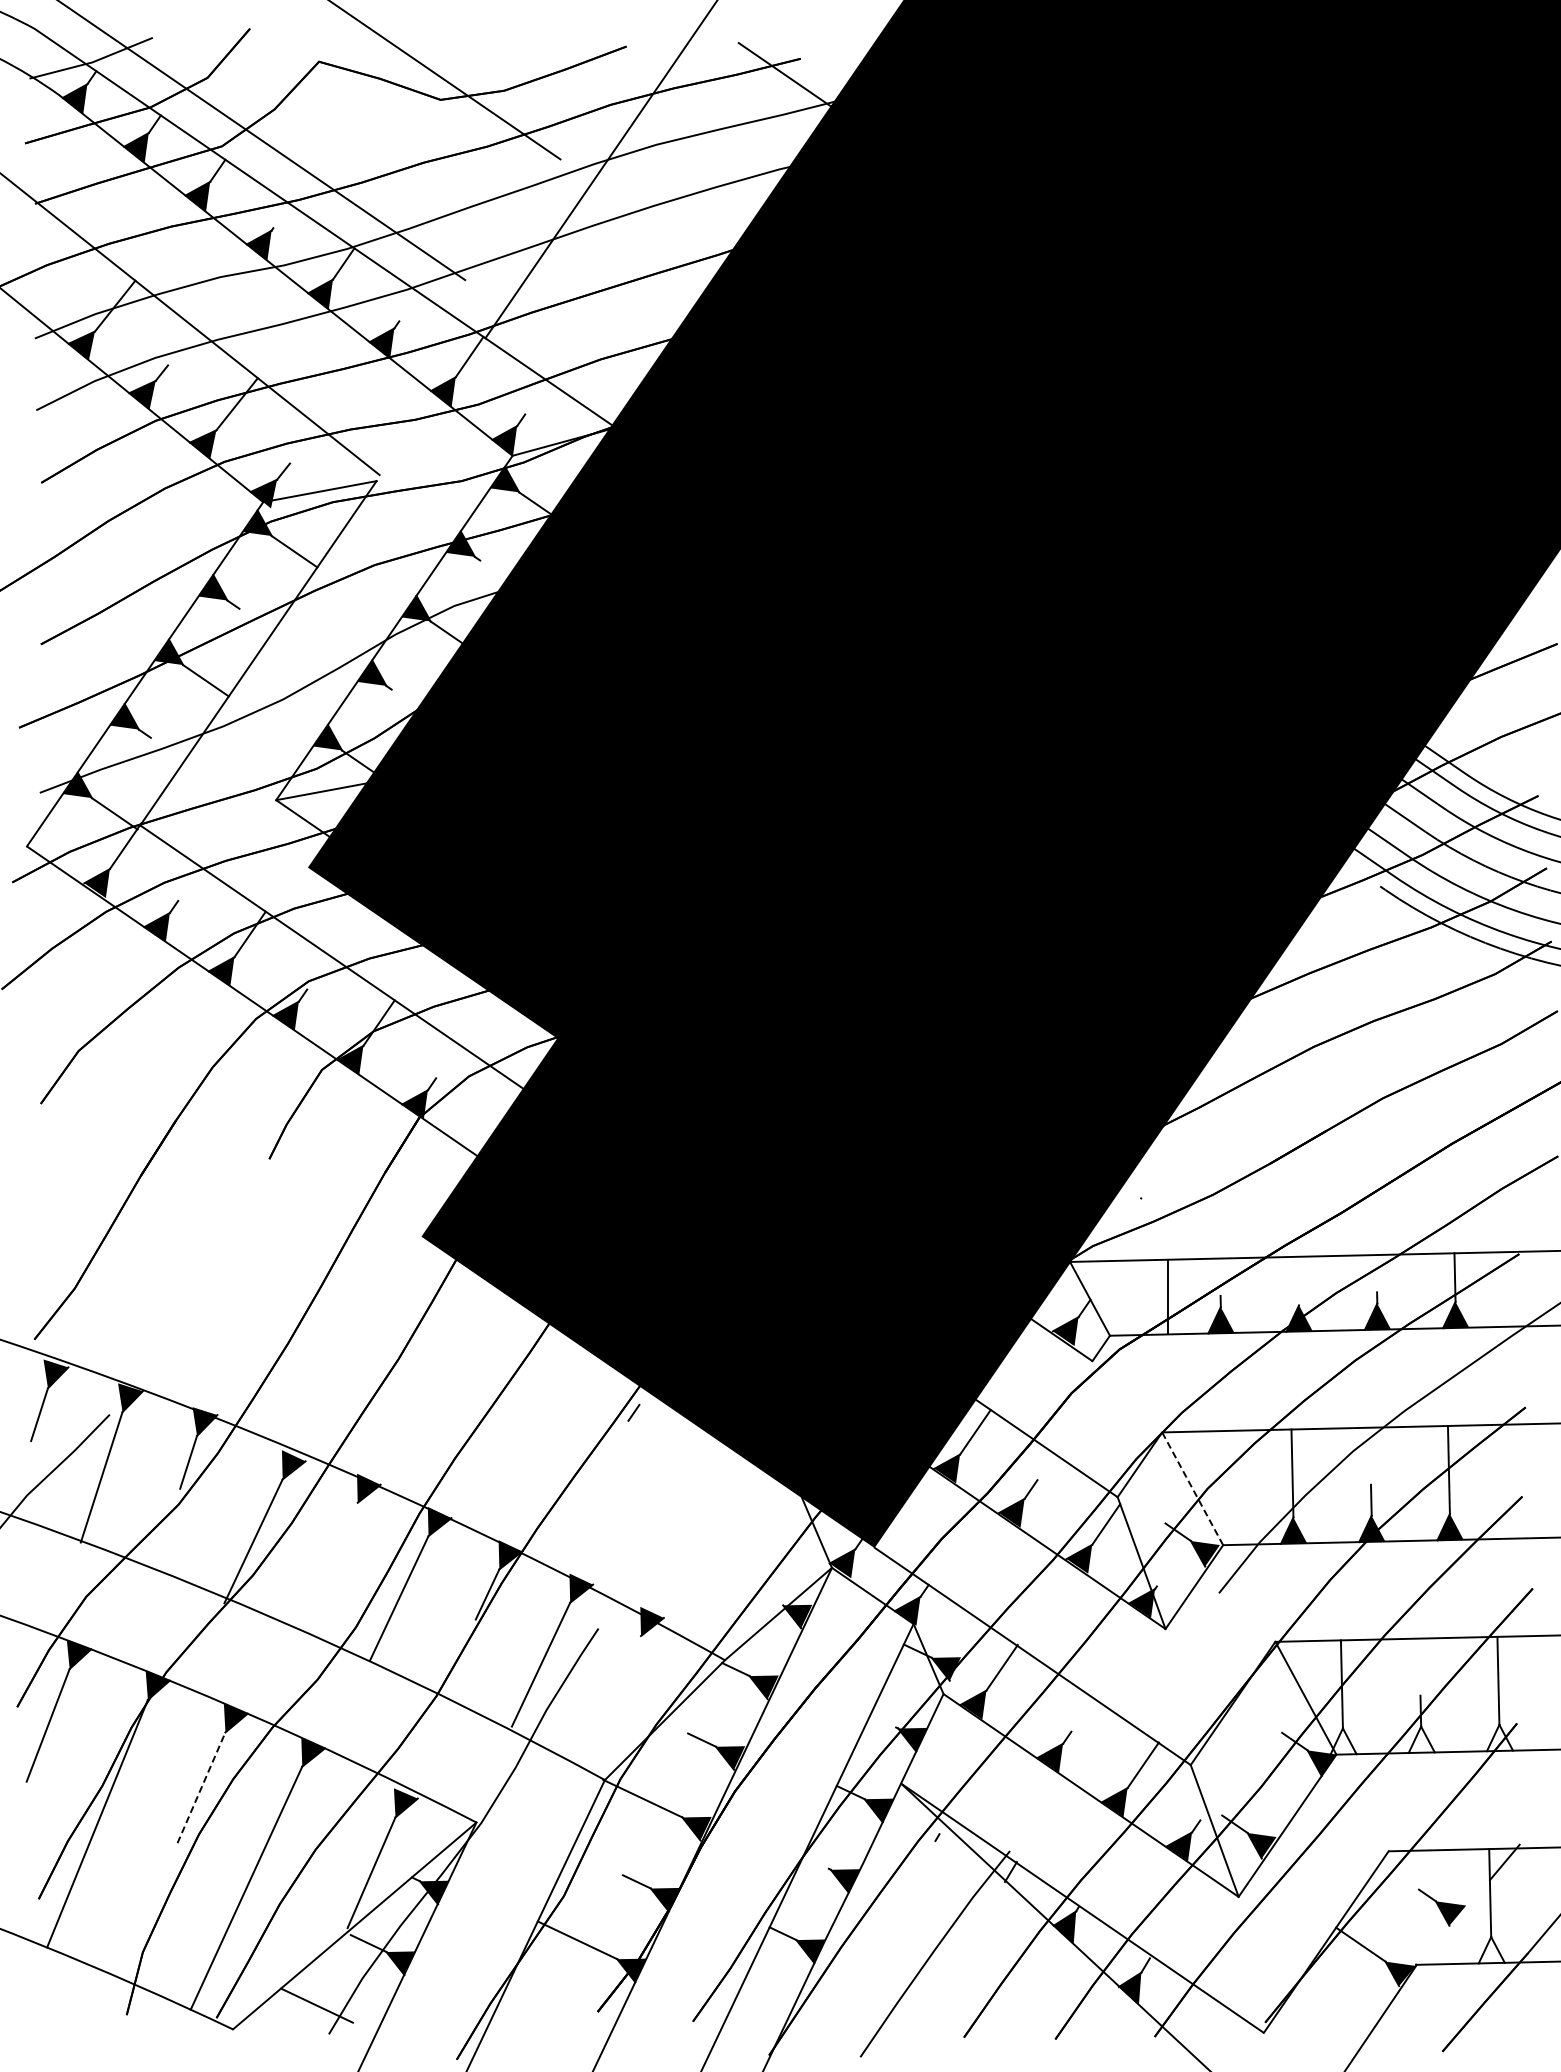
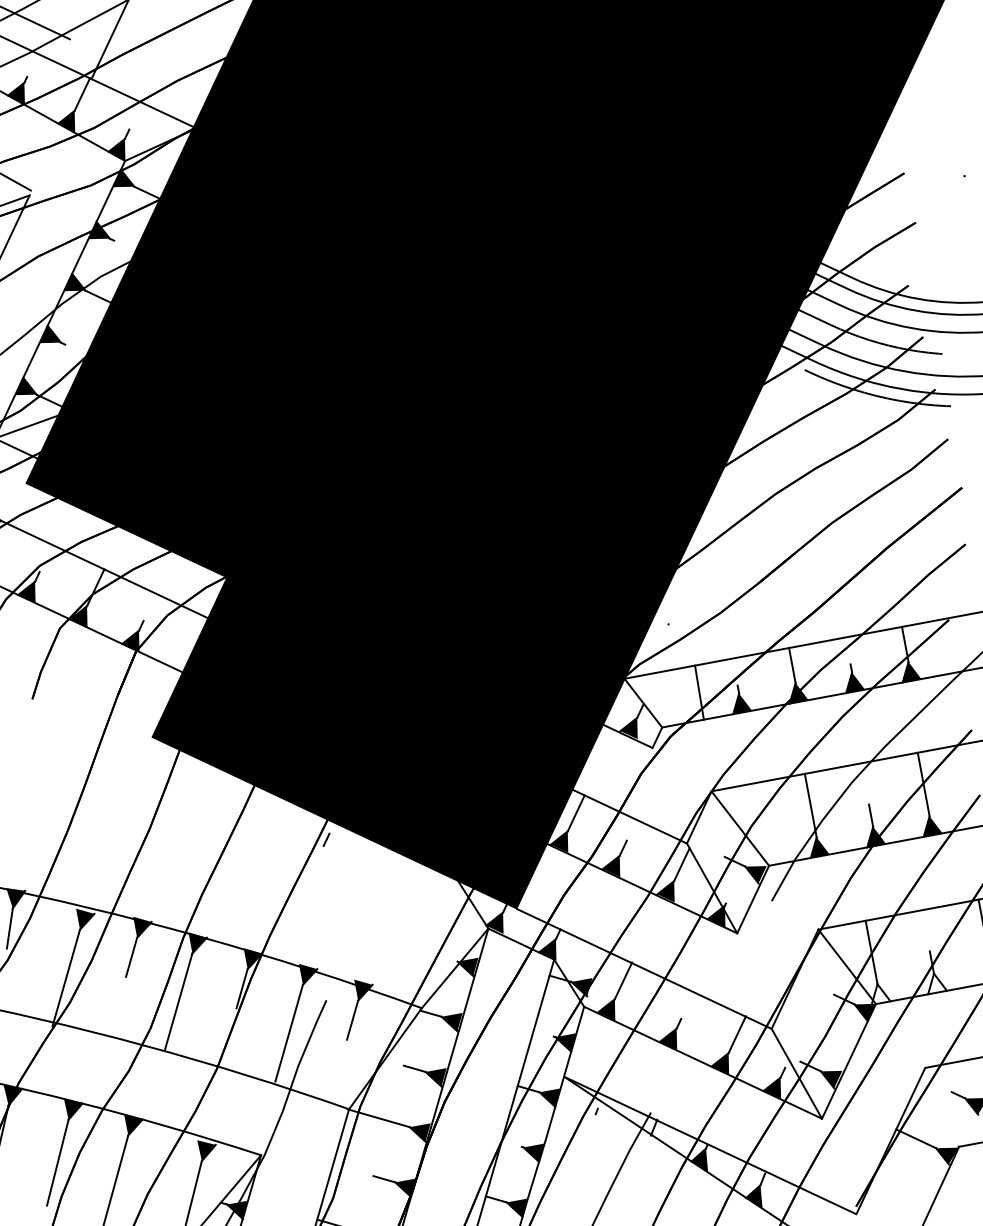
line: (1298, 1280) -> (792, 665), added
line: (1192, 1488) -> (740, 828), dashed -> solid
line: (345, 1527) -> (131, 957), added
line: (629, 1661) -> (352, 1020), added
line: (201, 1787) -> (57, 1162), dashed -> solid

